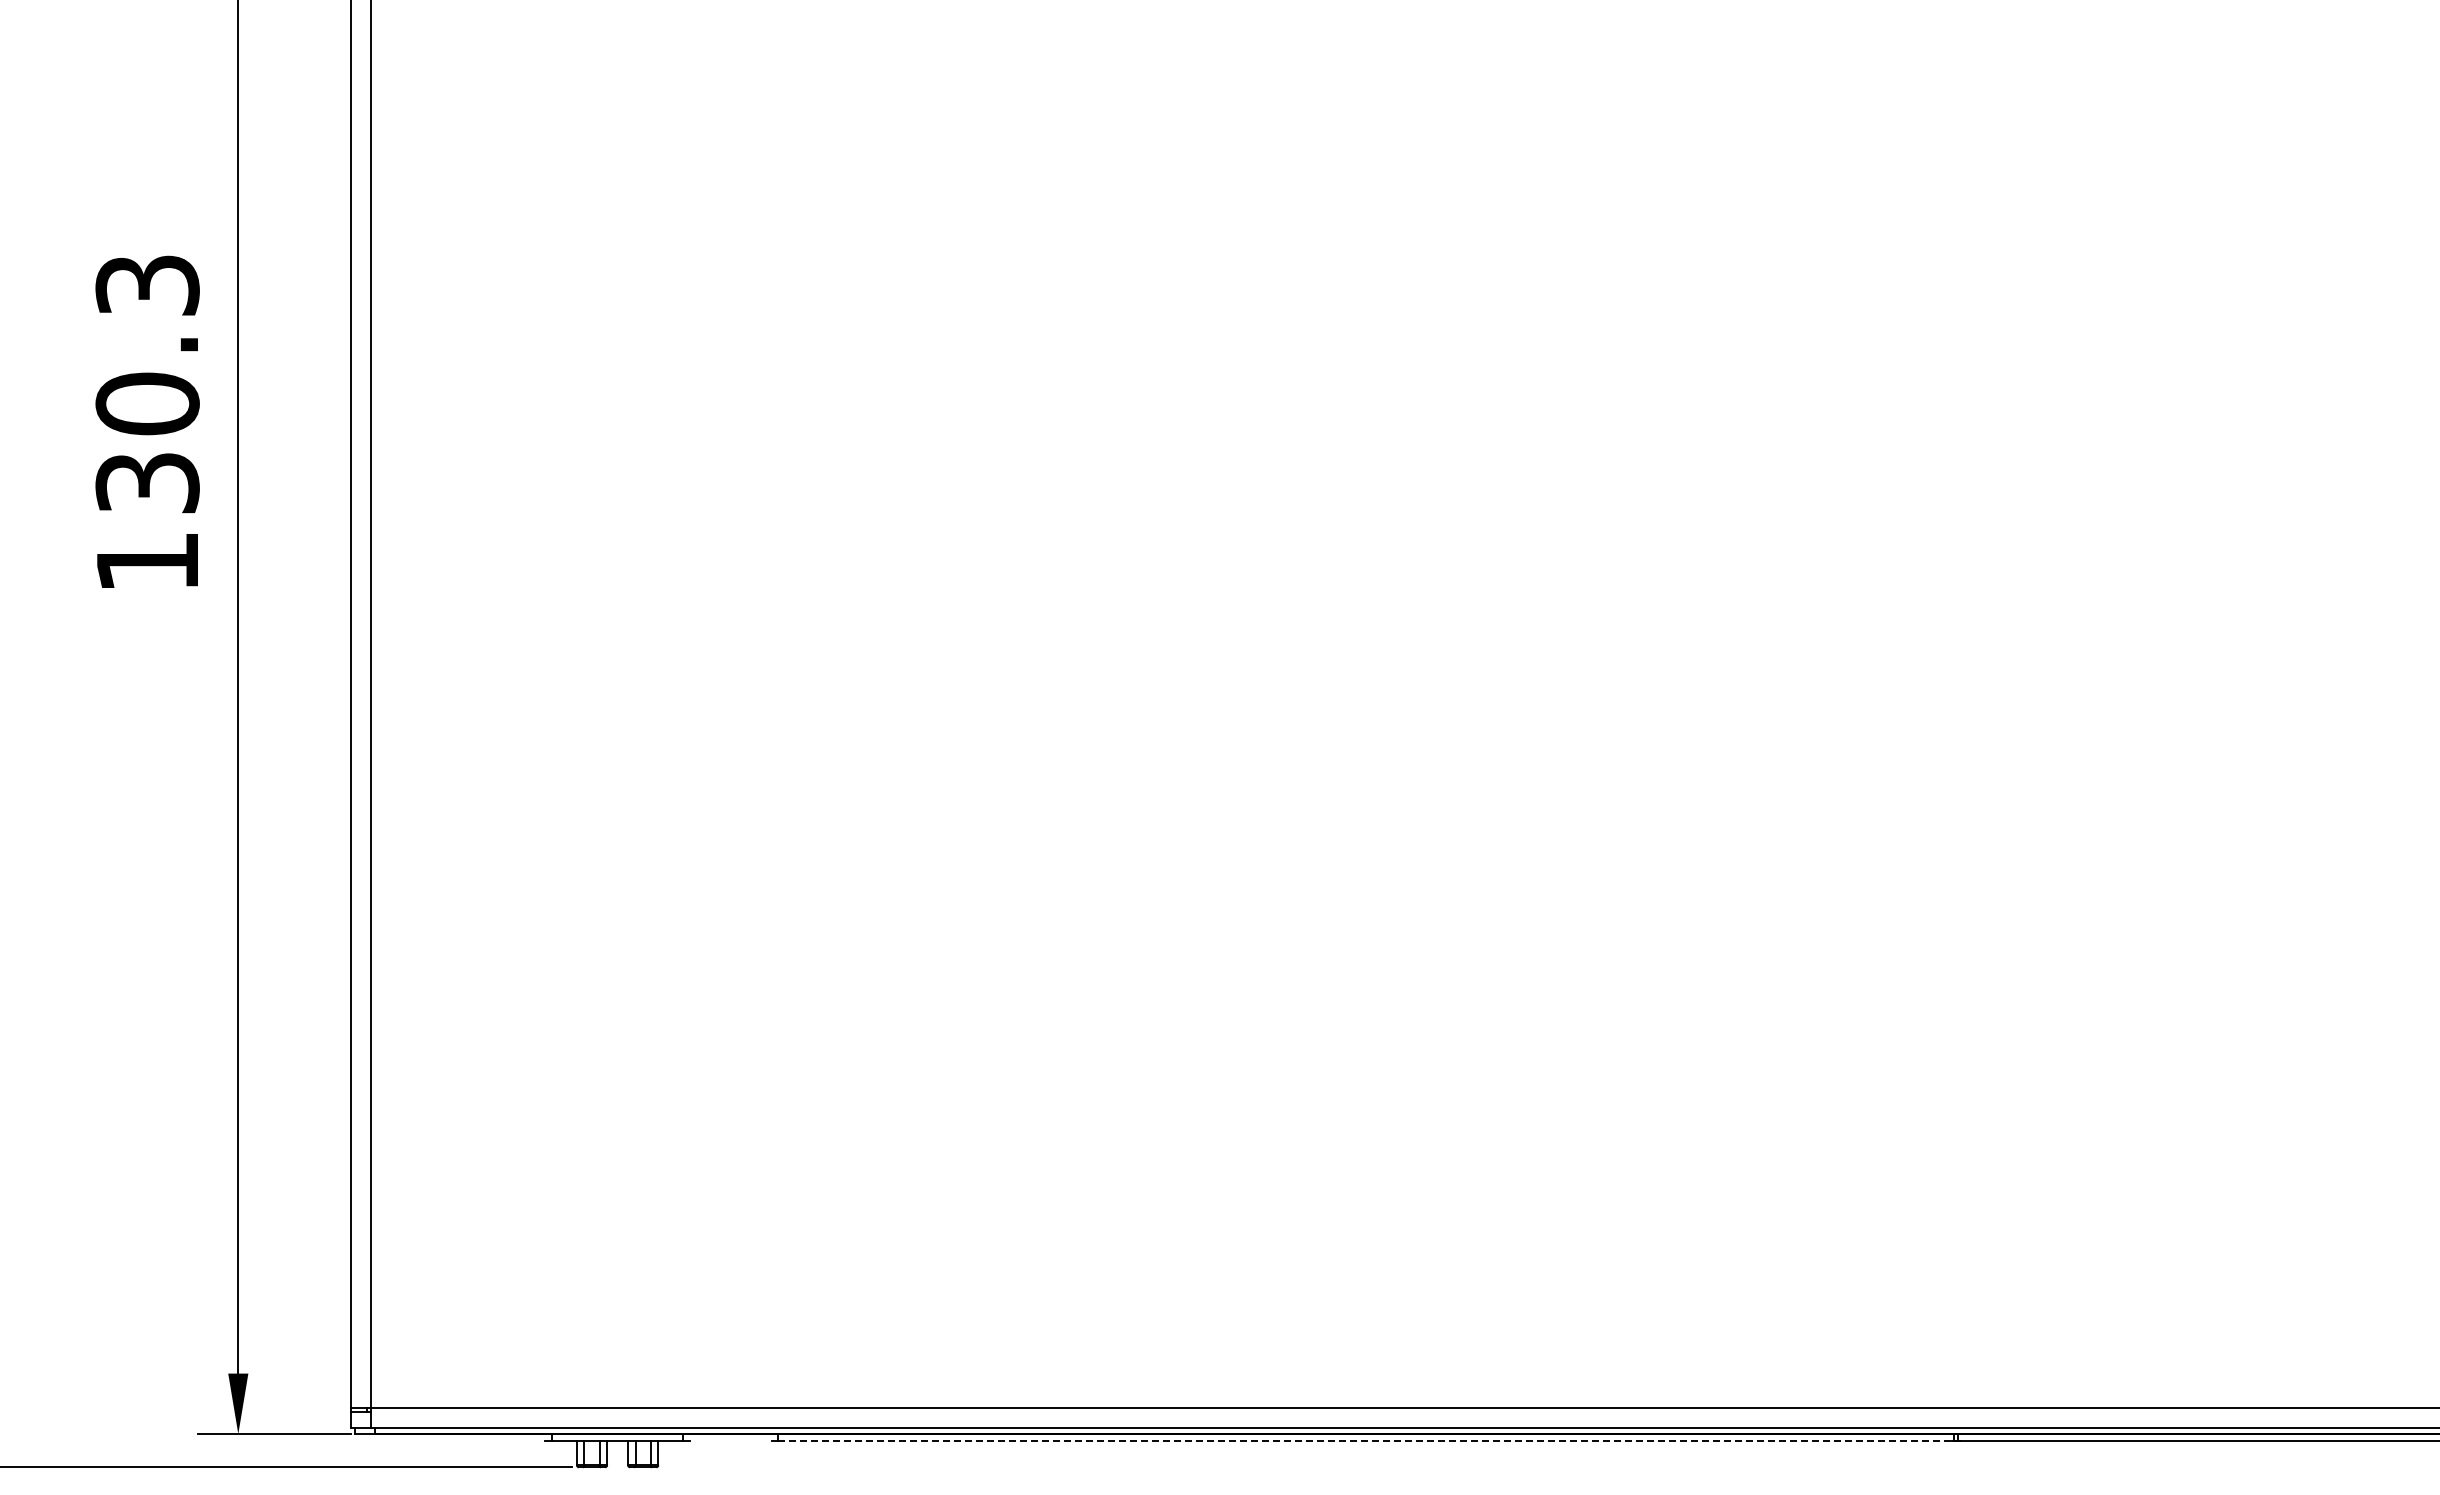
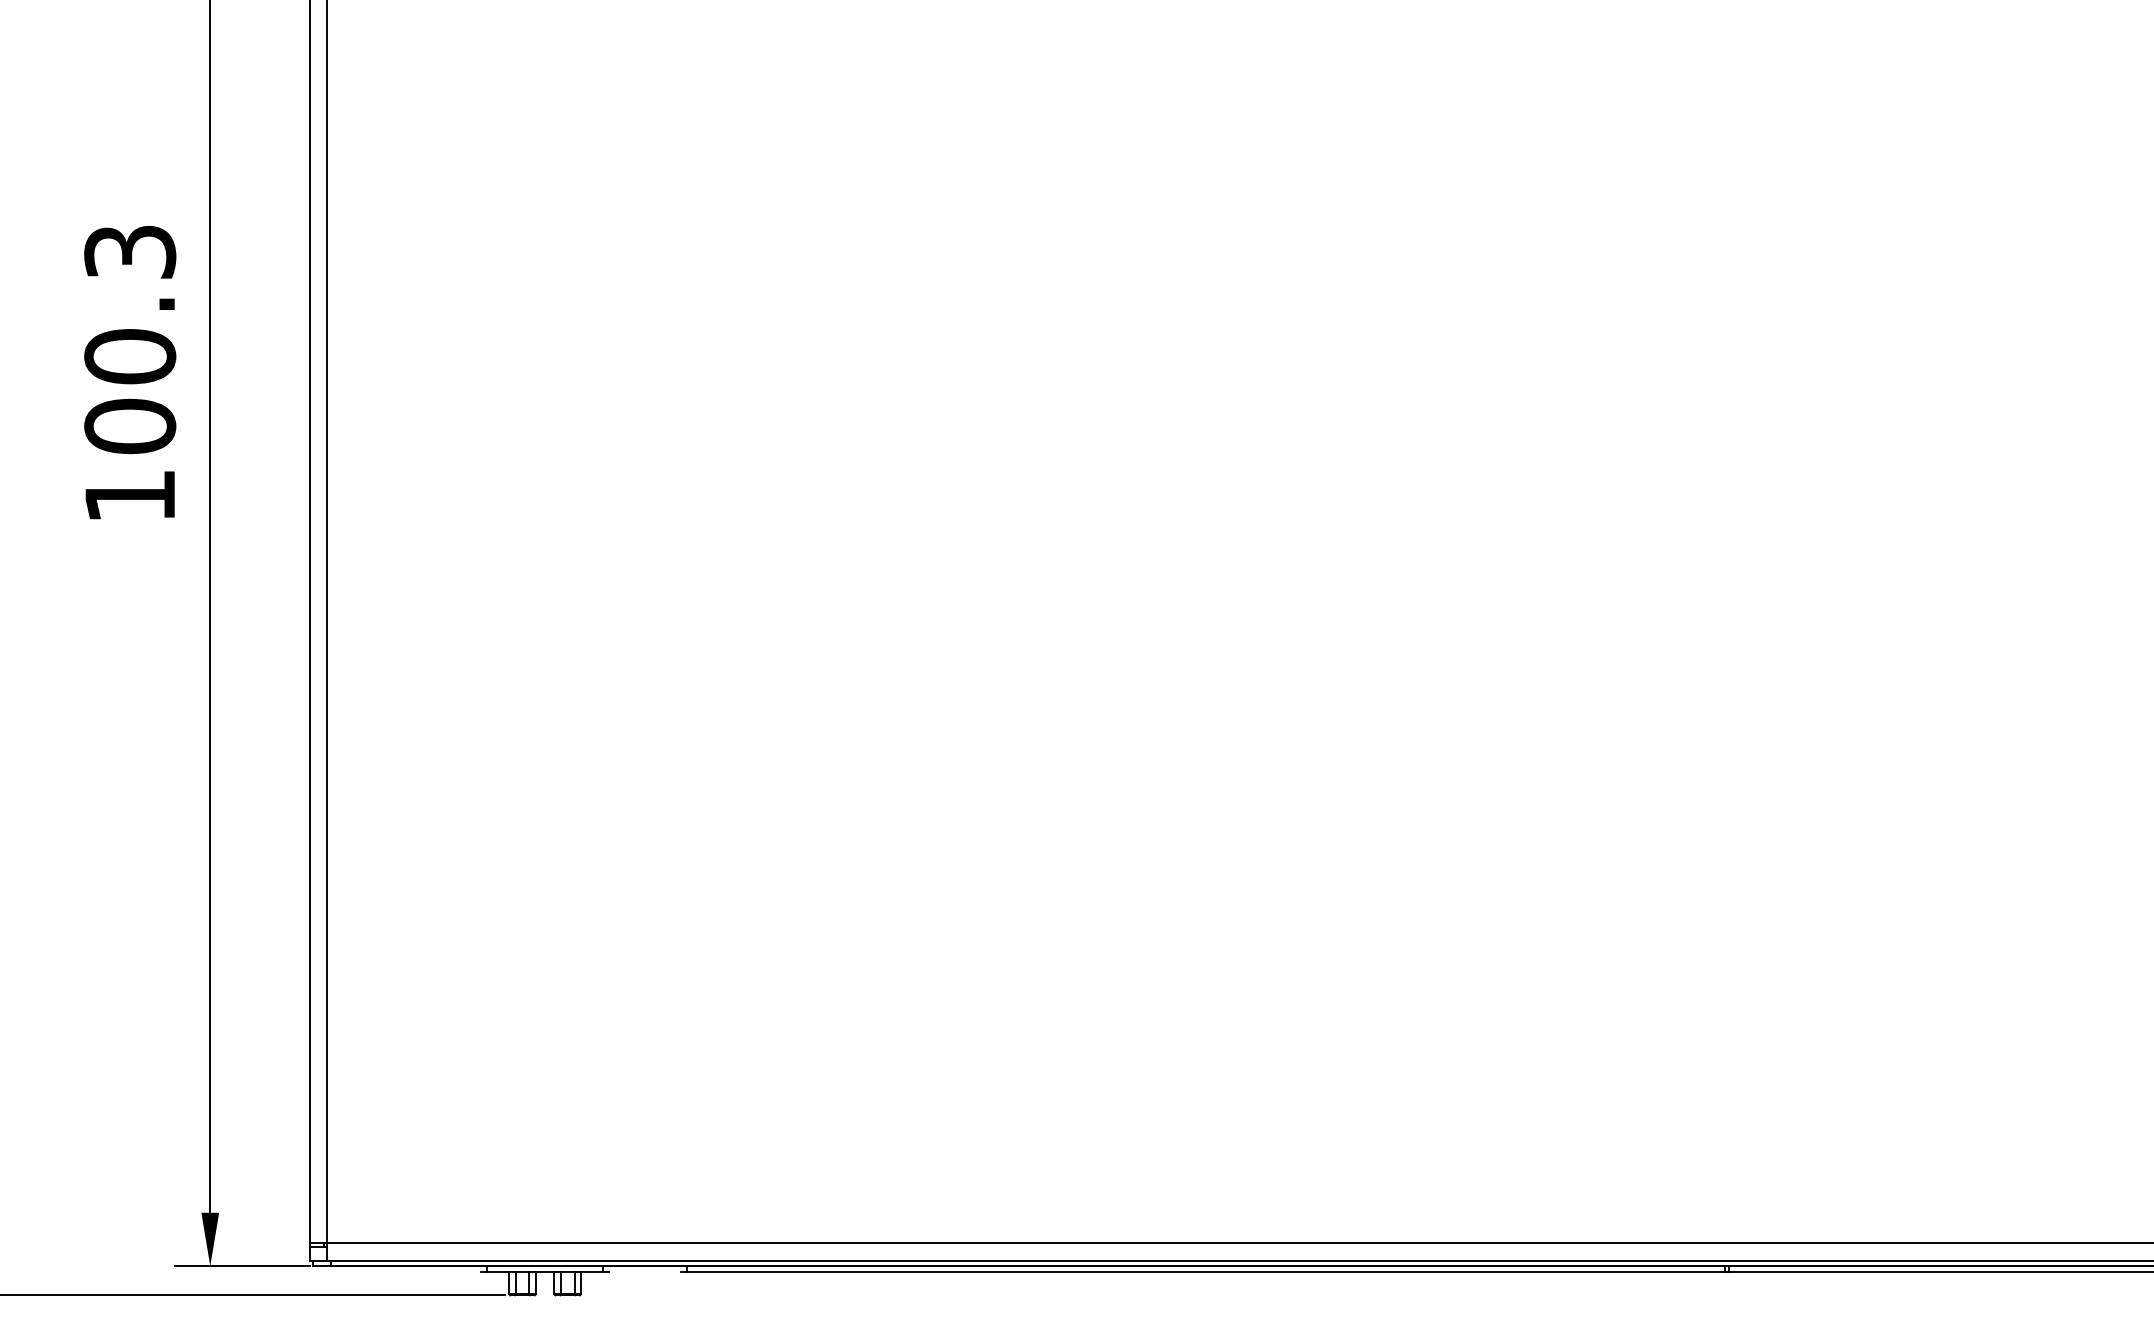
text: (147, 482) -> (130, 426), 130.3 -> 100.3
line: (1366, 1441) -> (1206, 1272), dashed -> solid

